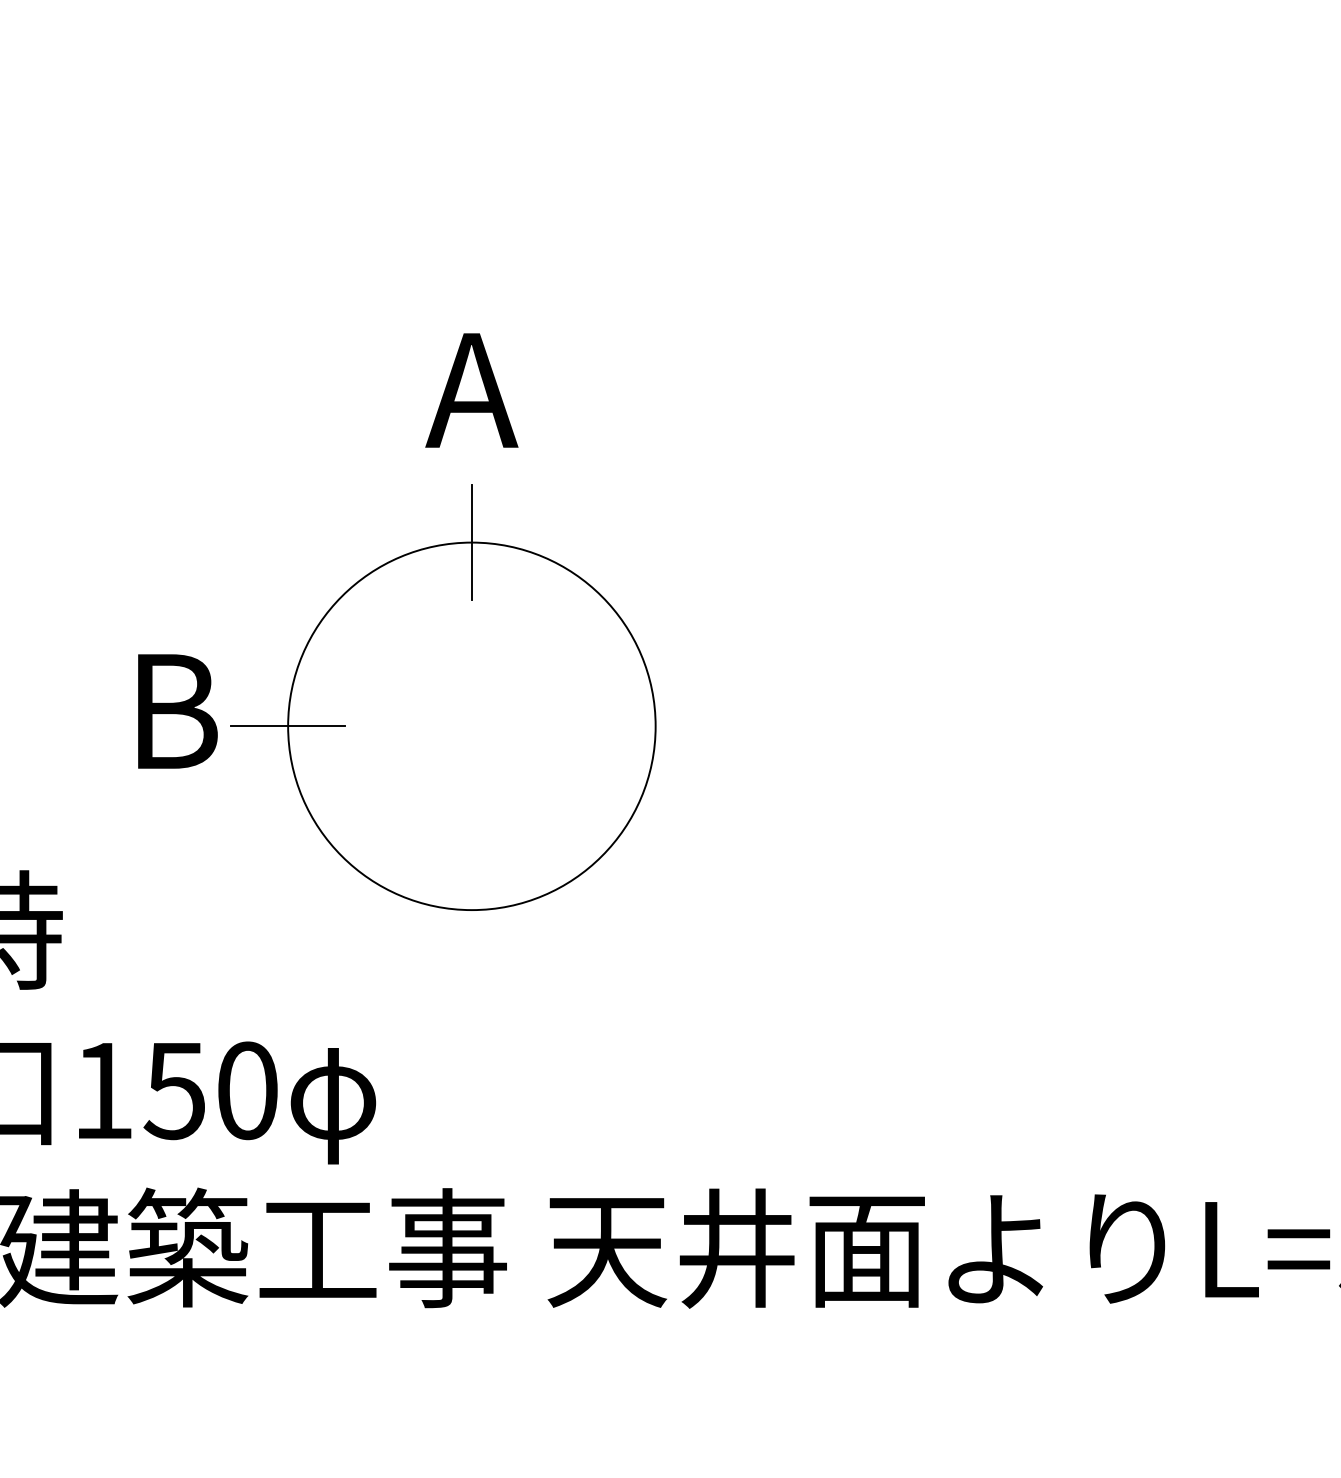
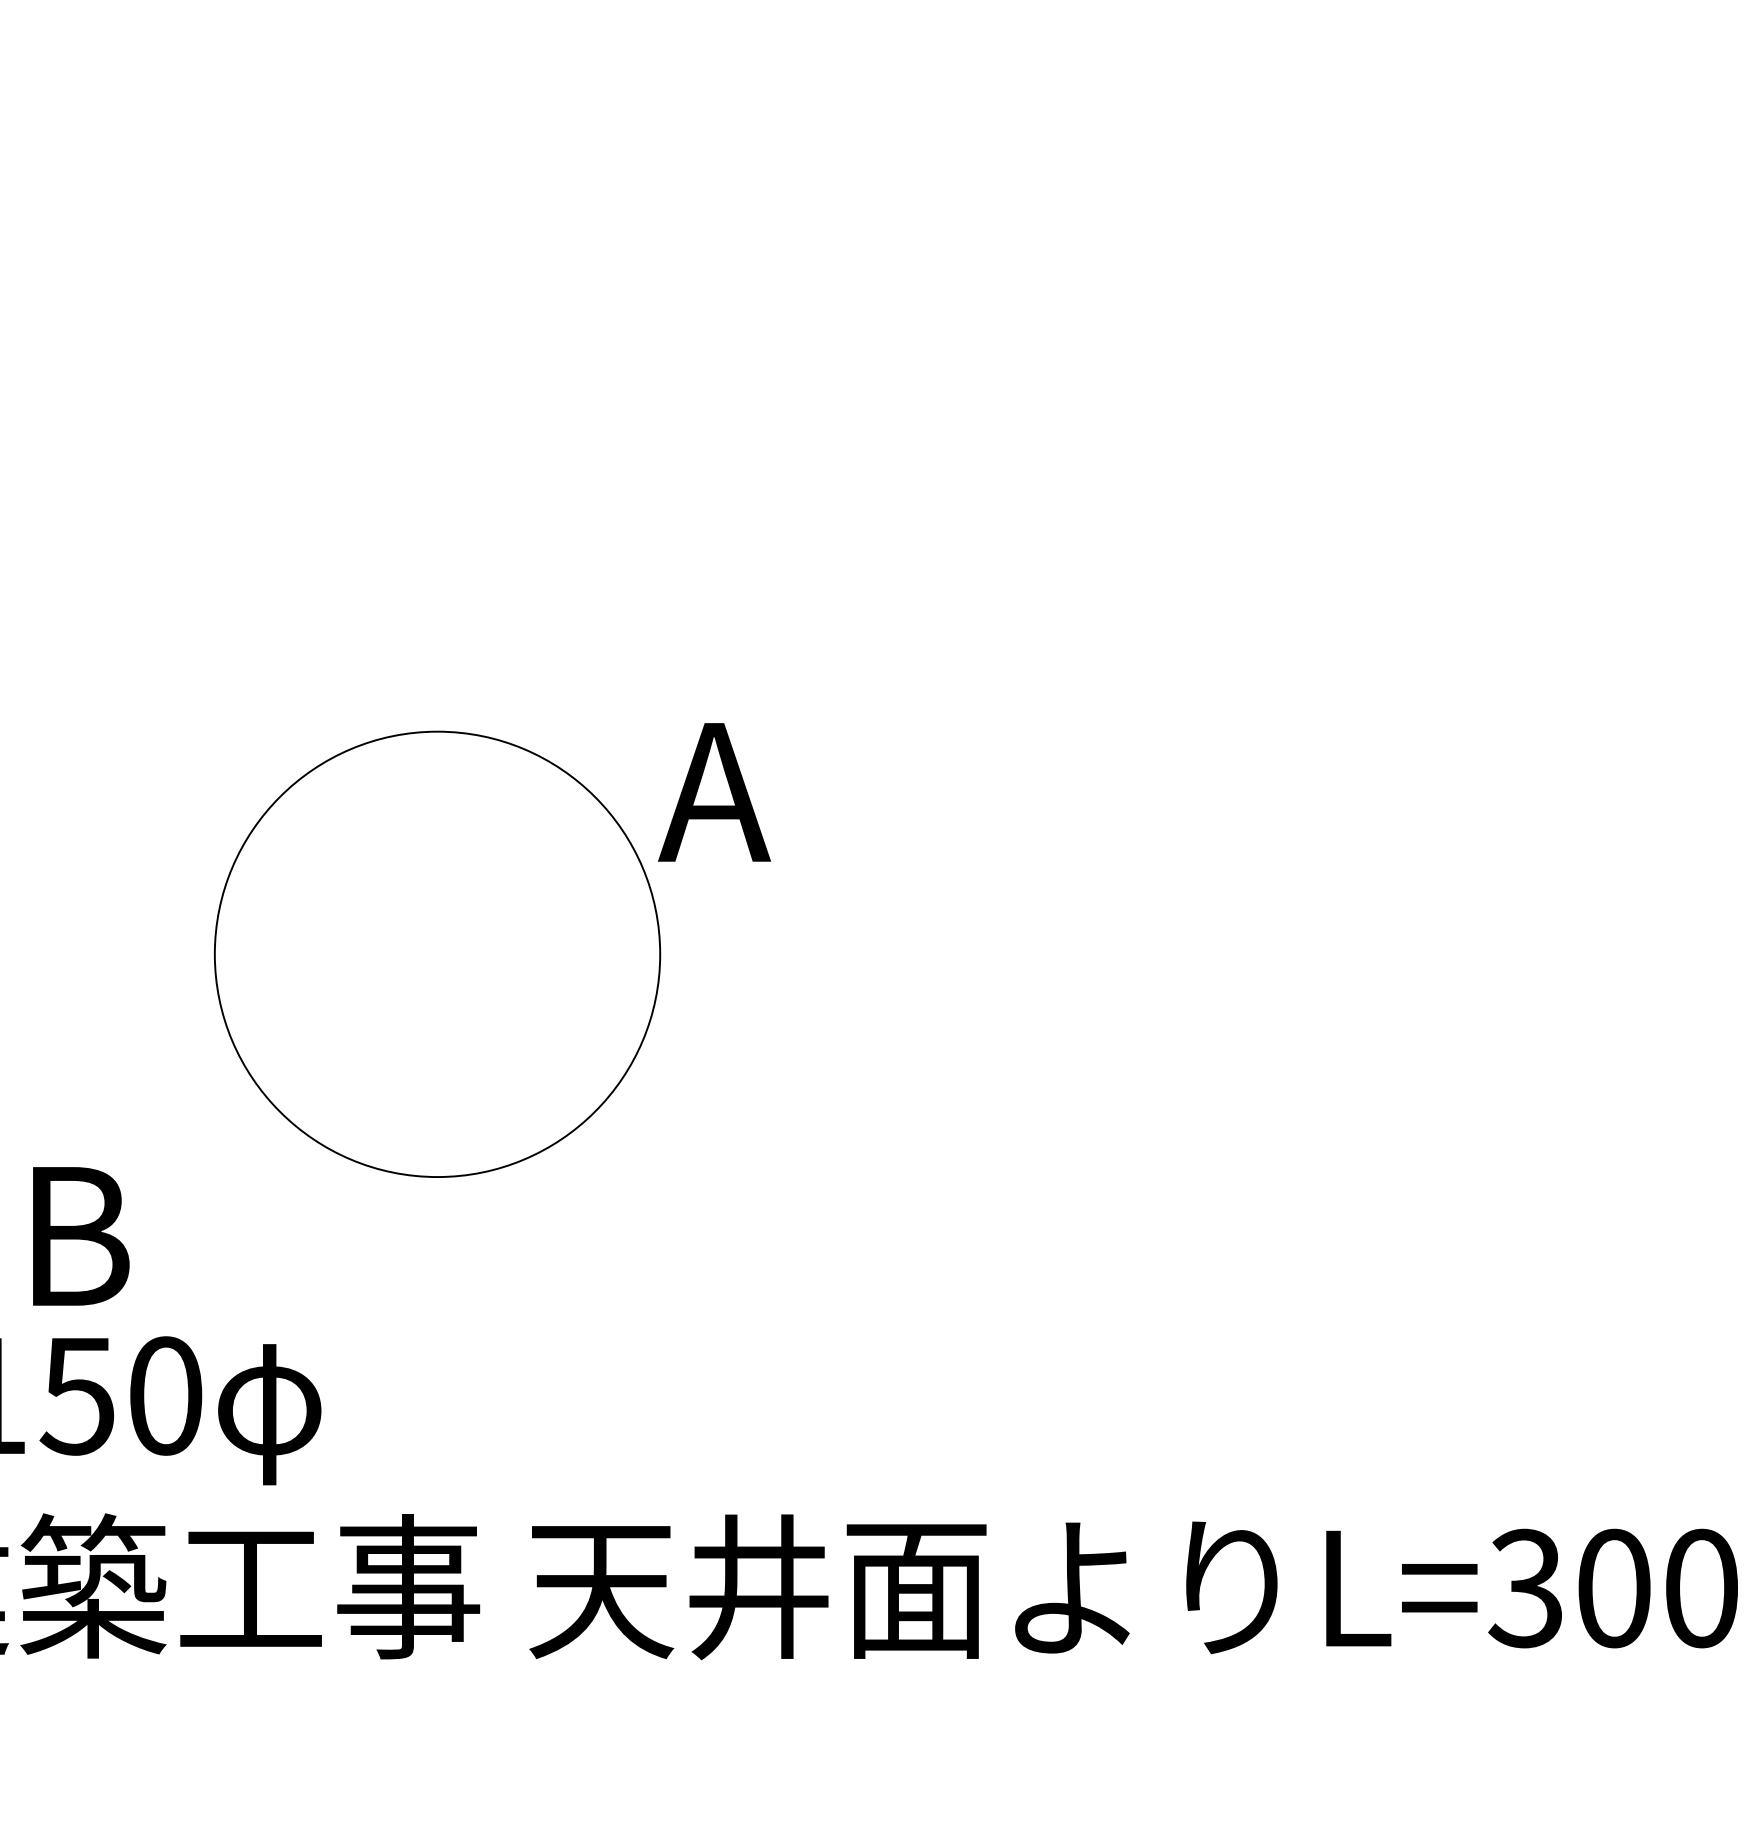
text: (471, 390) -> (714, 792), moved
line: (471, 542) -> (437, 731), removed
text: (178, 711) -> (81, 1236), moved
line: (287, 726) -> (214, 954), removed

